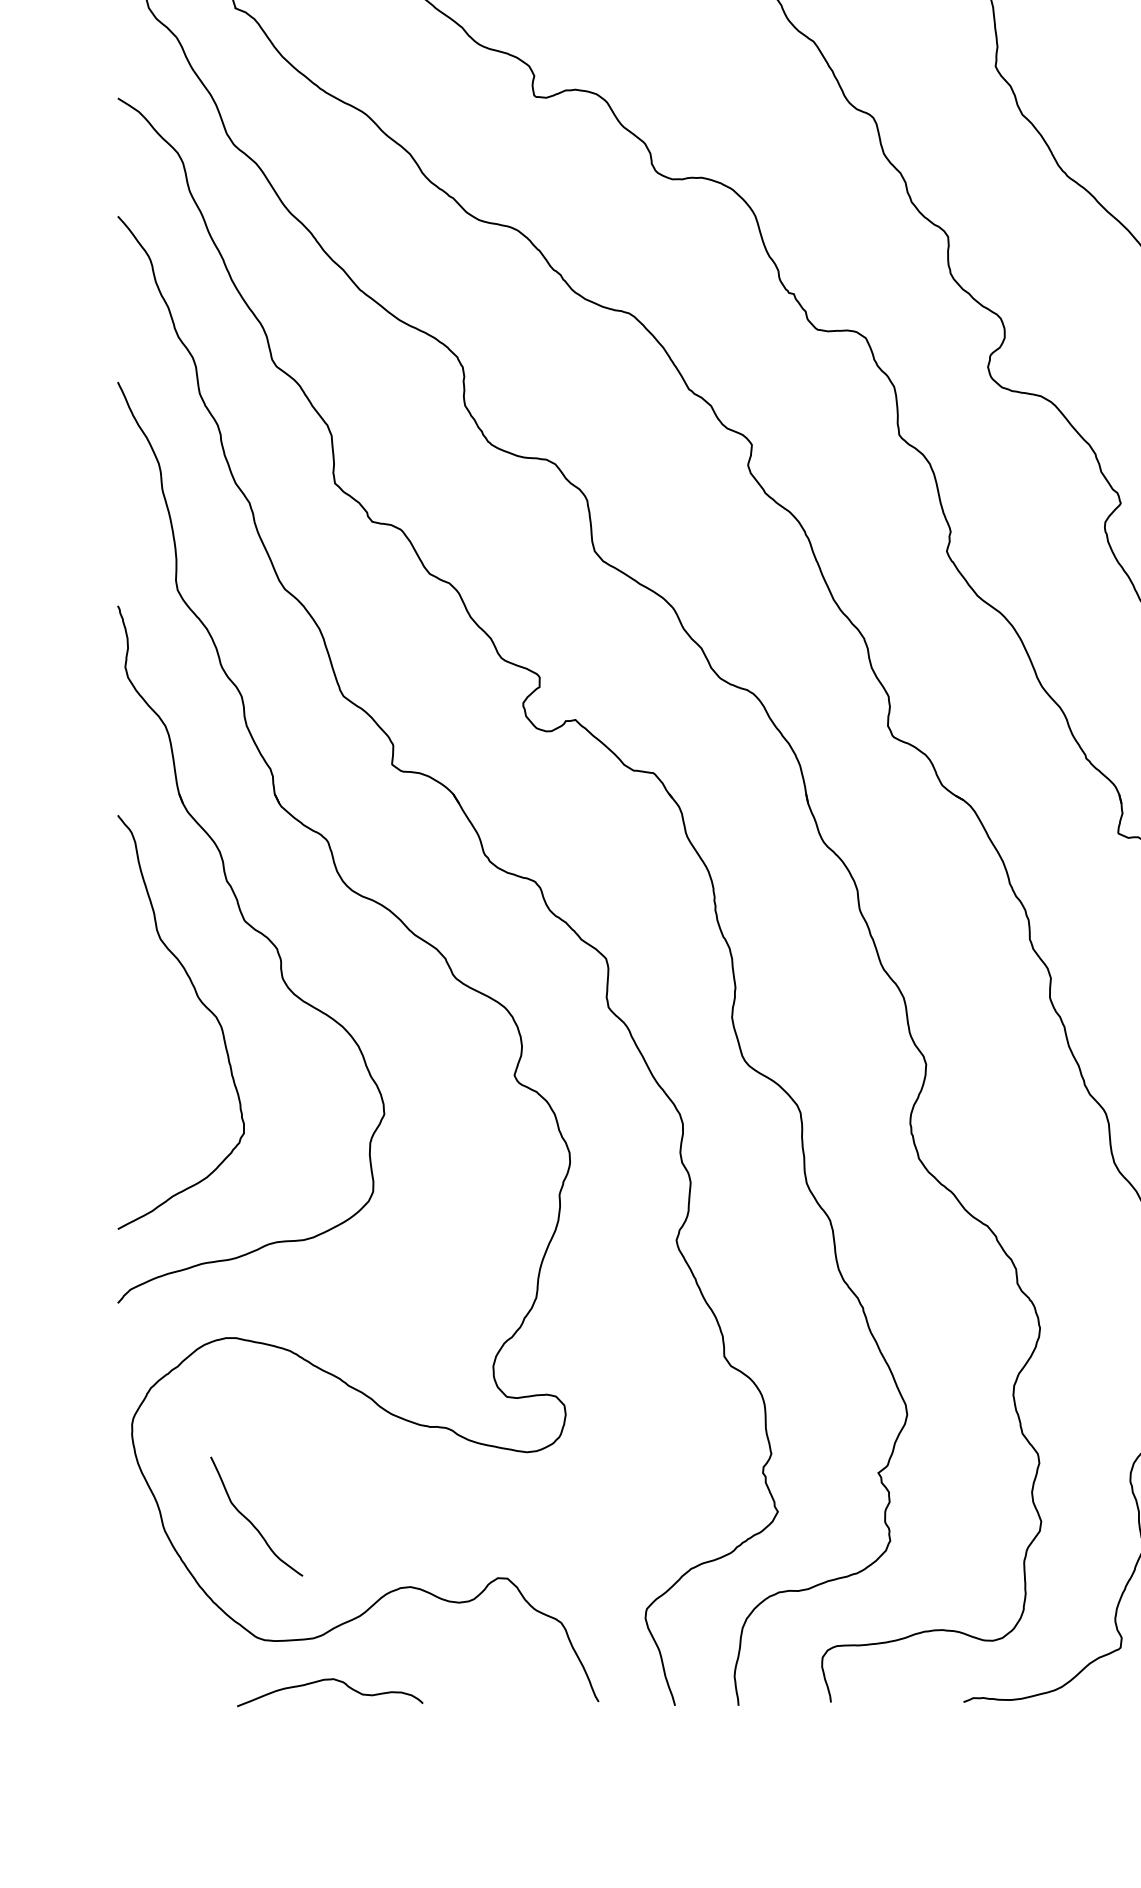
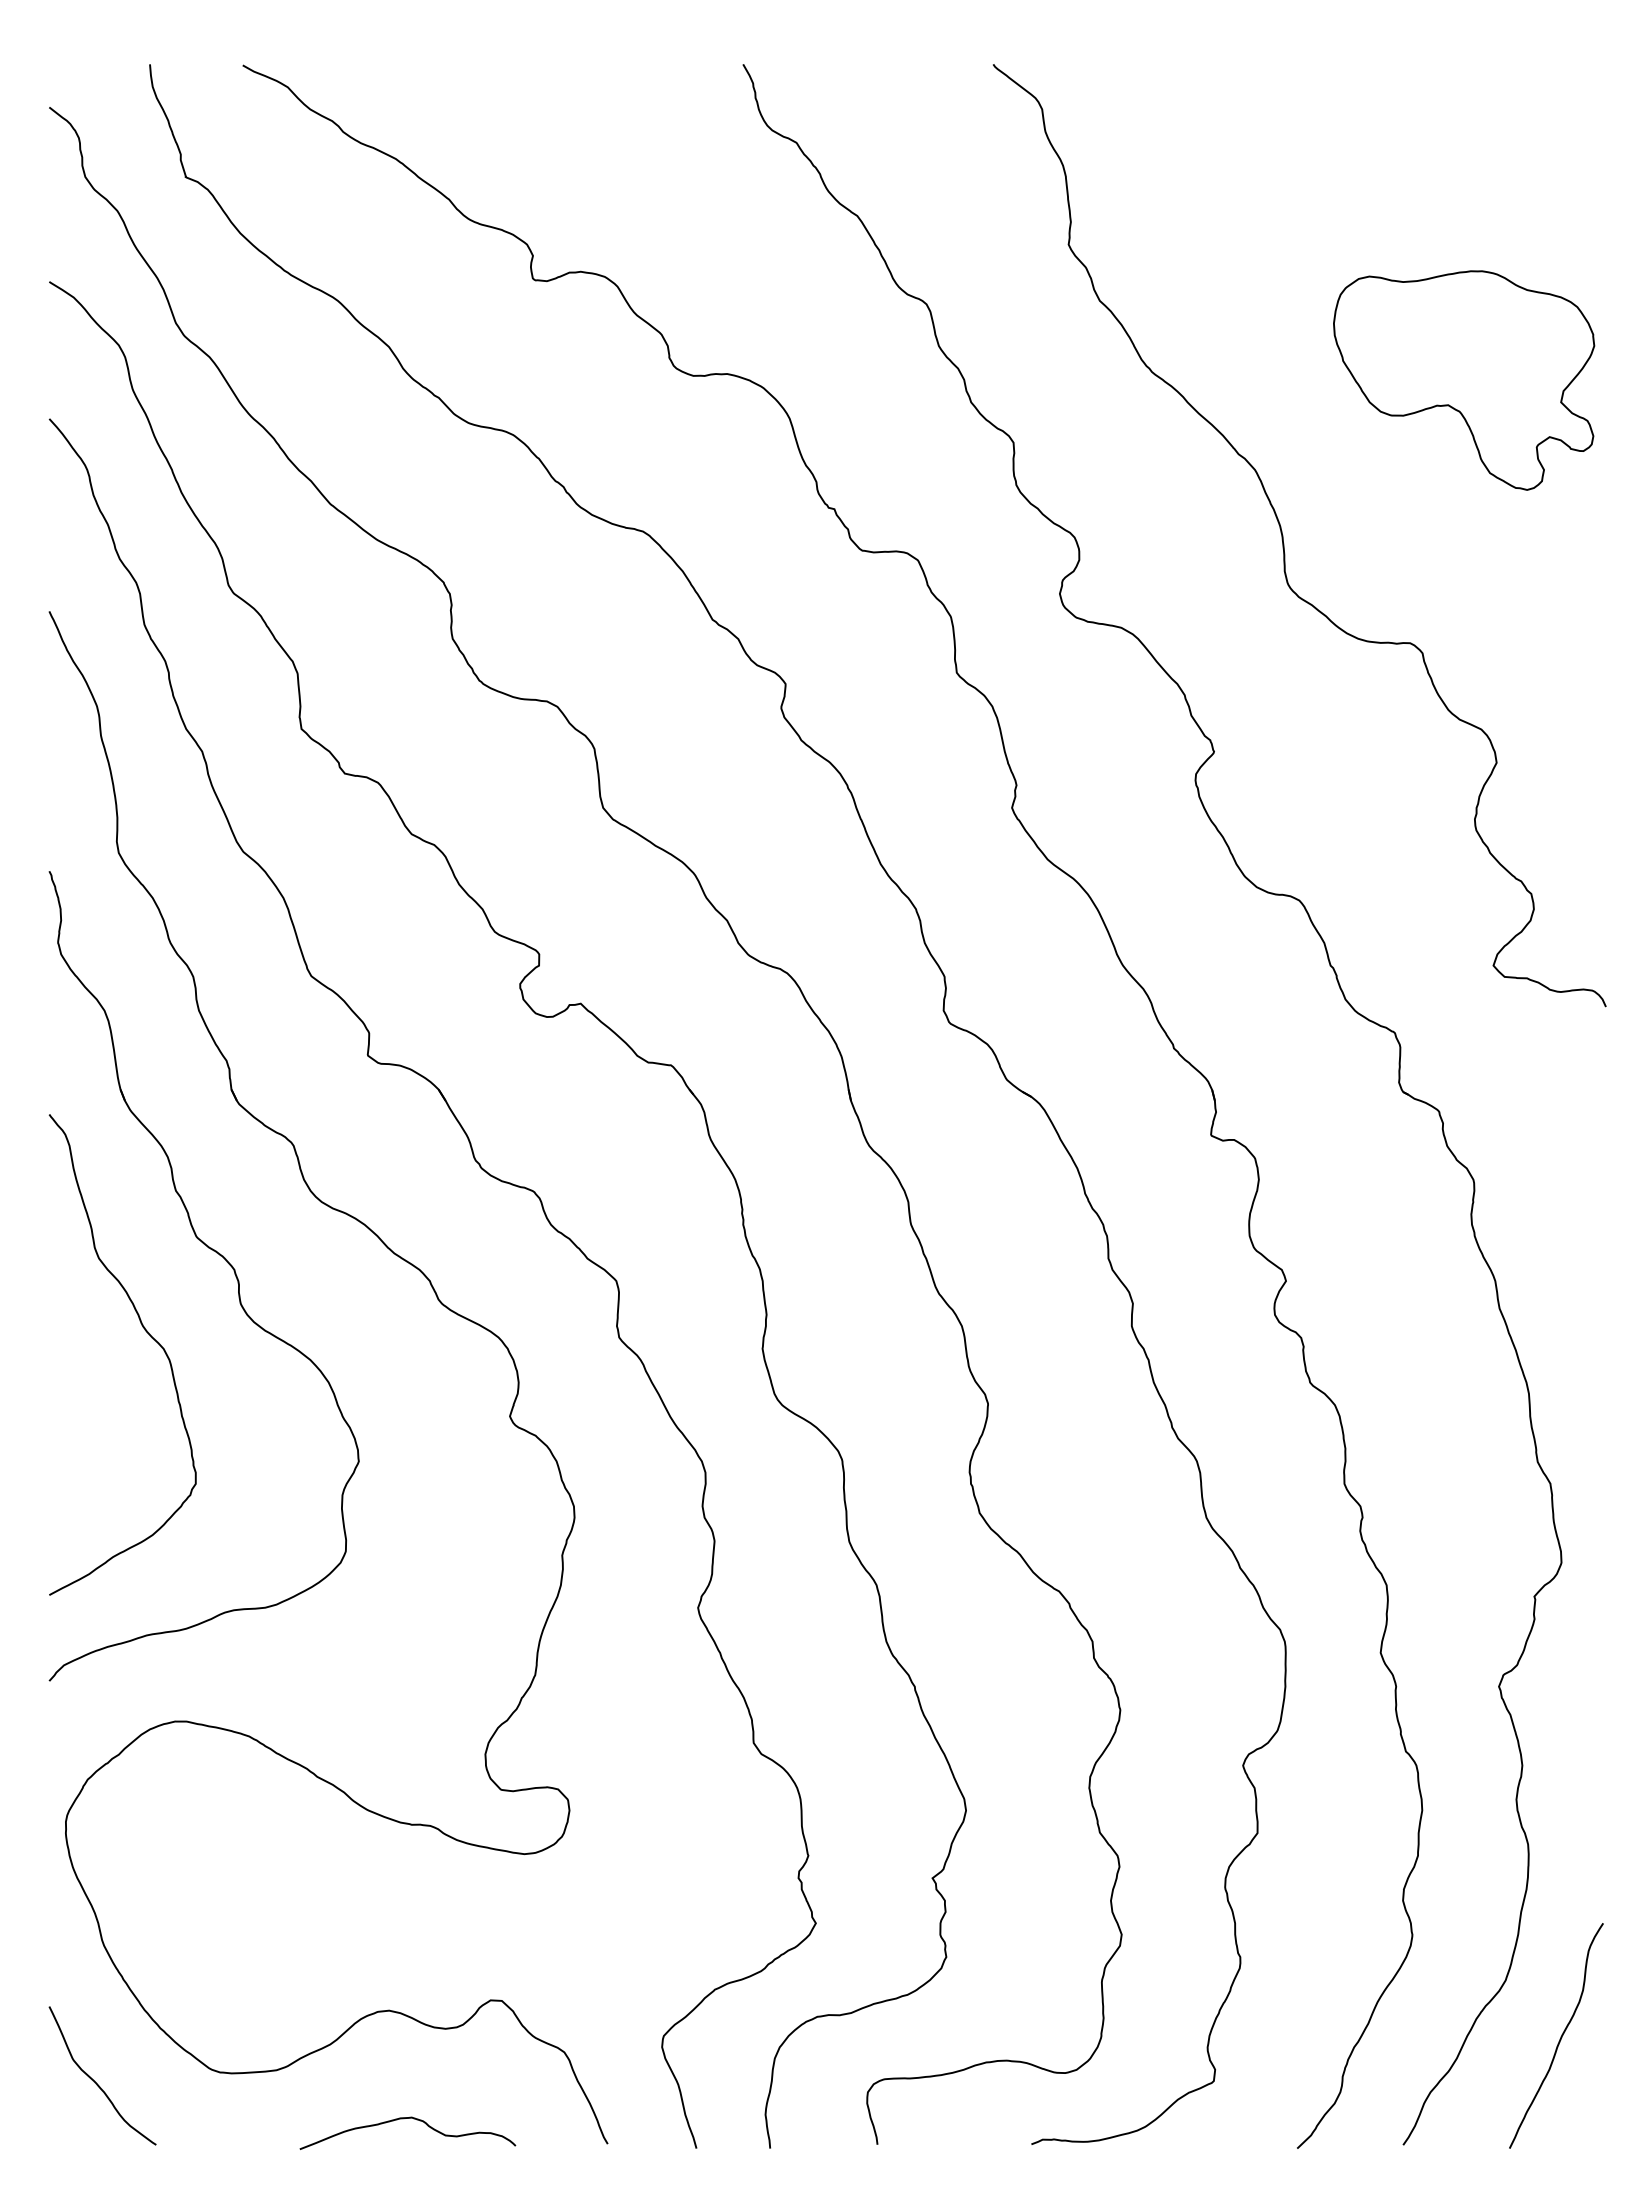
curve: (250, 1521) -> (95, 2081), moved
curve: (326, 1680) -> (403, 2119), moved

